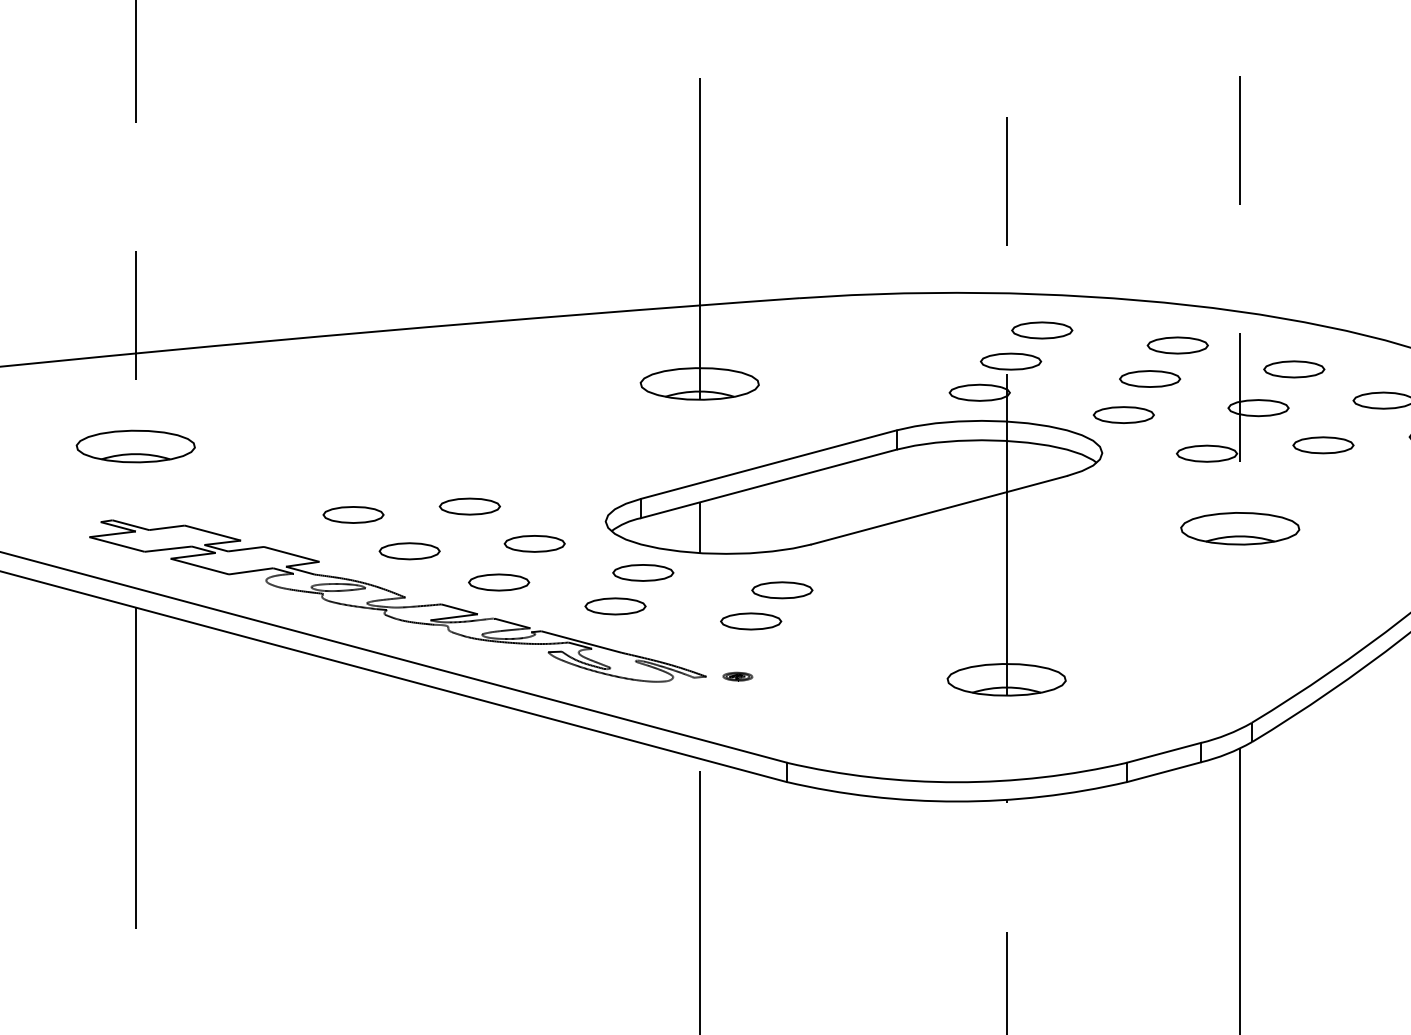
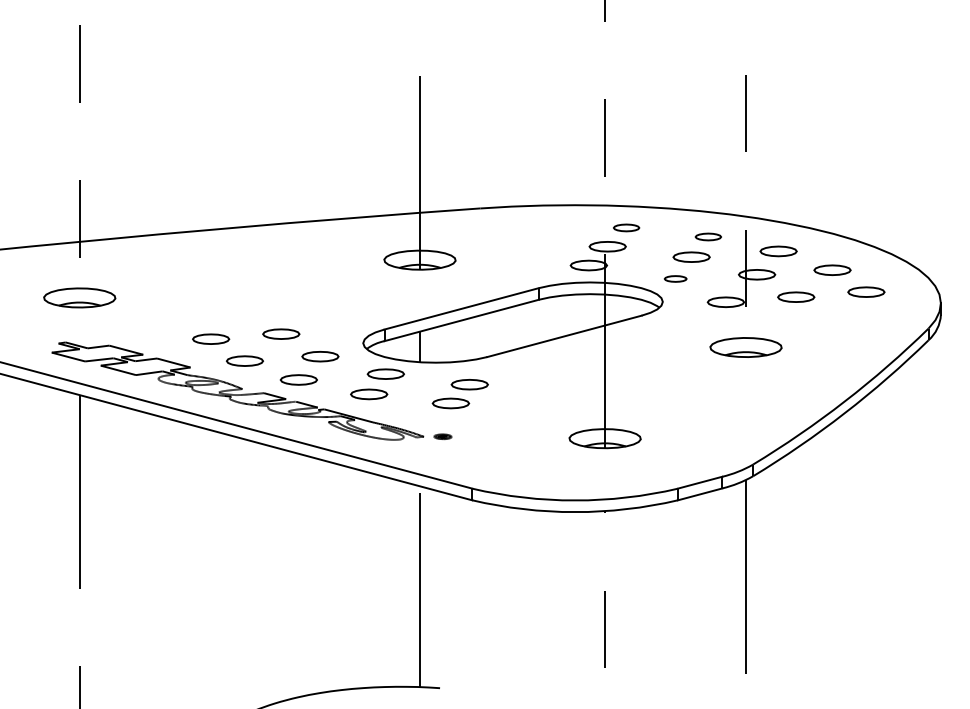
part: (1042, 329) -> (626, 227), size x0.7
part: (1178, 344) -> (708, 236), size x0.7
part: (1123, 414) -> (675, 278), size x0.6

